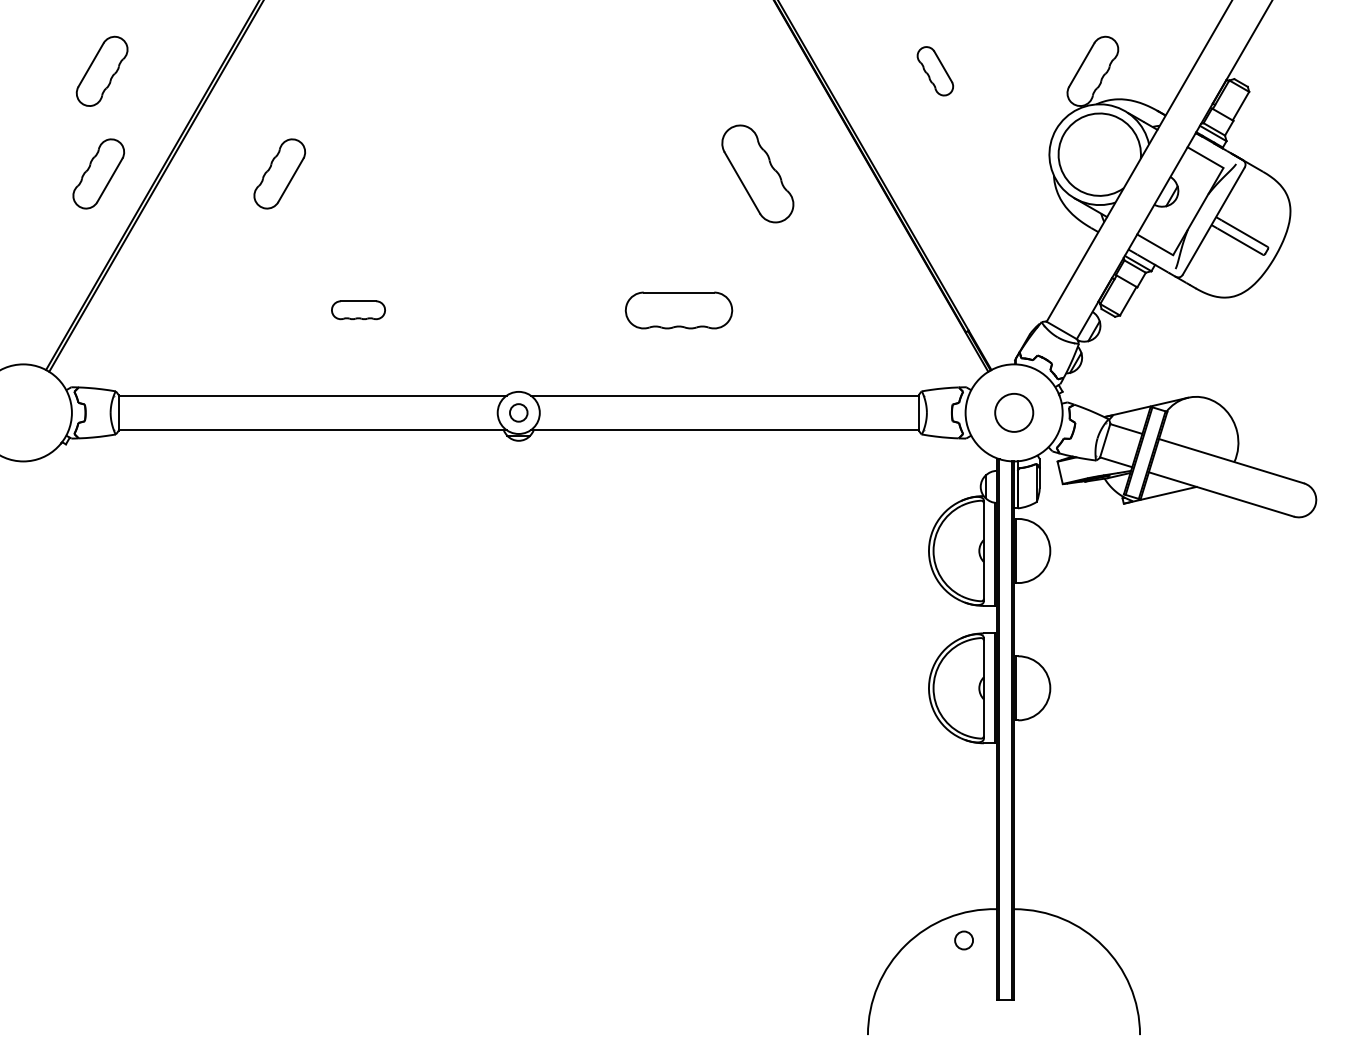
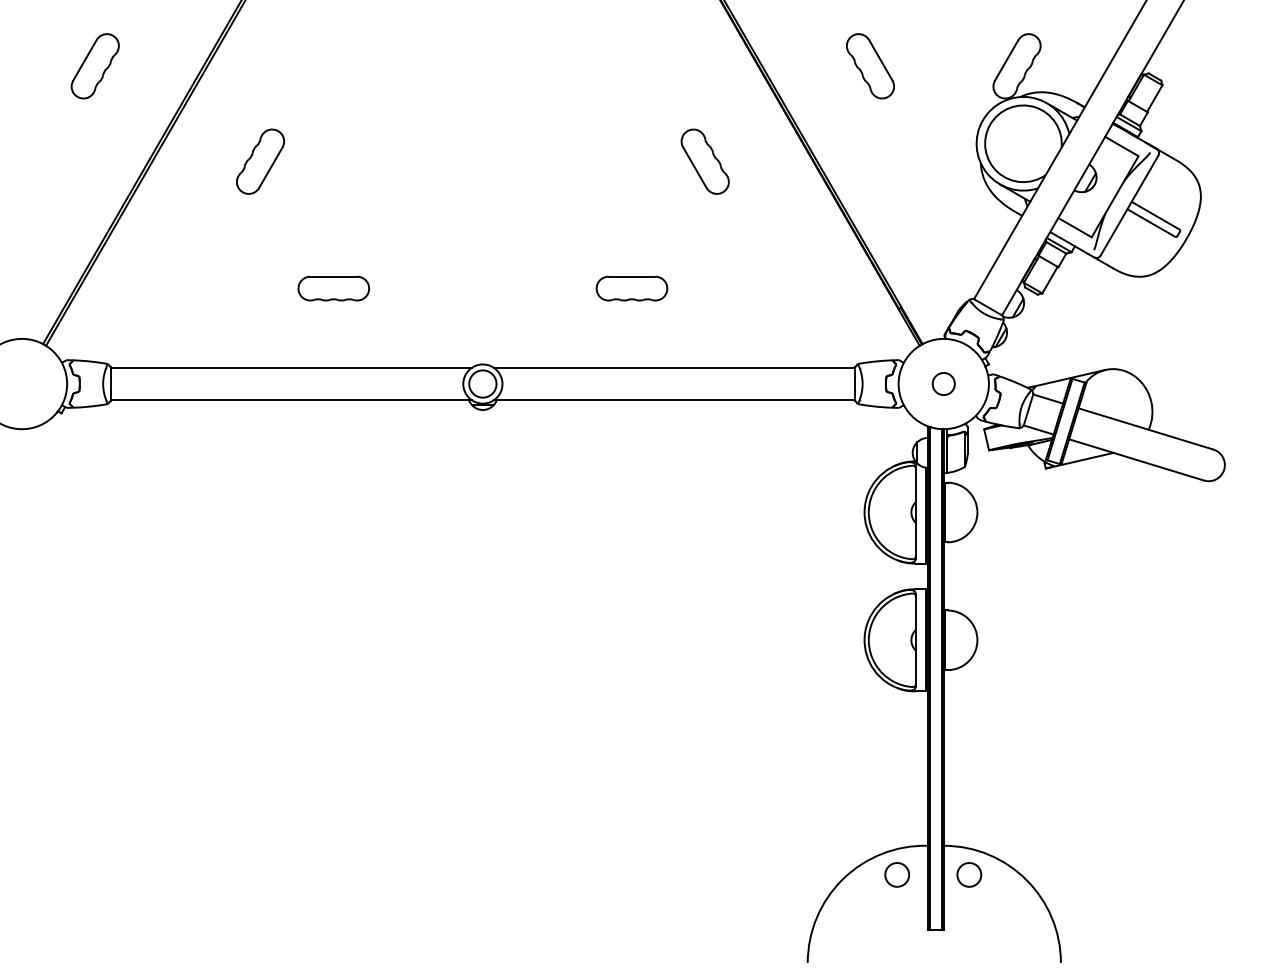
part: (935, 70) -> (870, 65), size x1.43
part: (98, 173) -> (91, 161), removed
part: (757, 173) -> (705, 161), size x0.71
part: (358, 309) -> (333, 287), size x1.43
part: (678, 309) -> (631, 287), size x0.71
circle: (518, 412) -> (482, 383), size x1.67
circle: (1013, 412) -> (943, 383), size x0.62
circle: (963, 940) -> (896, 874), size x1.43
circle: (1041, 940) -> (969, 874), added

